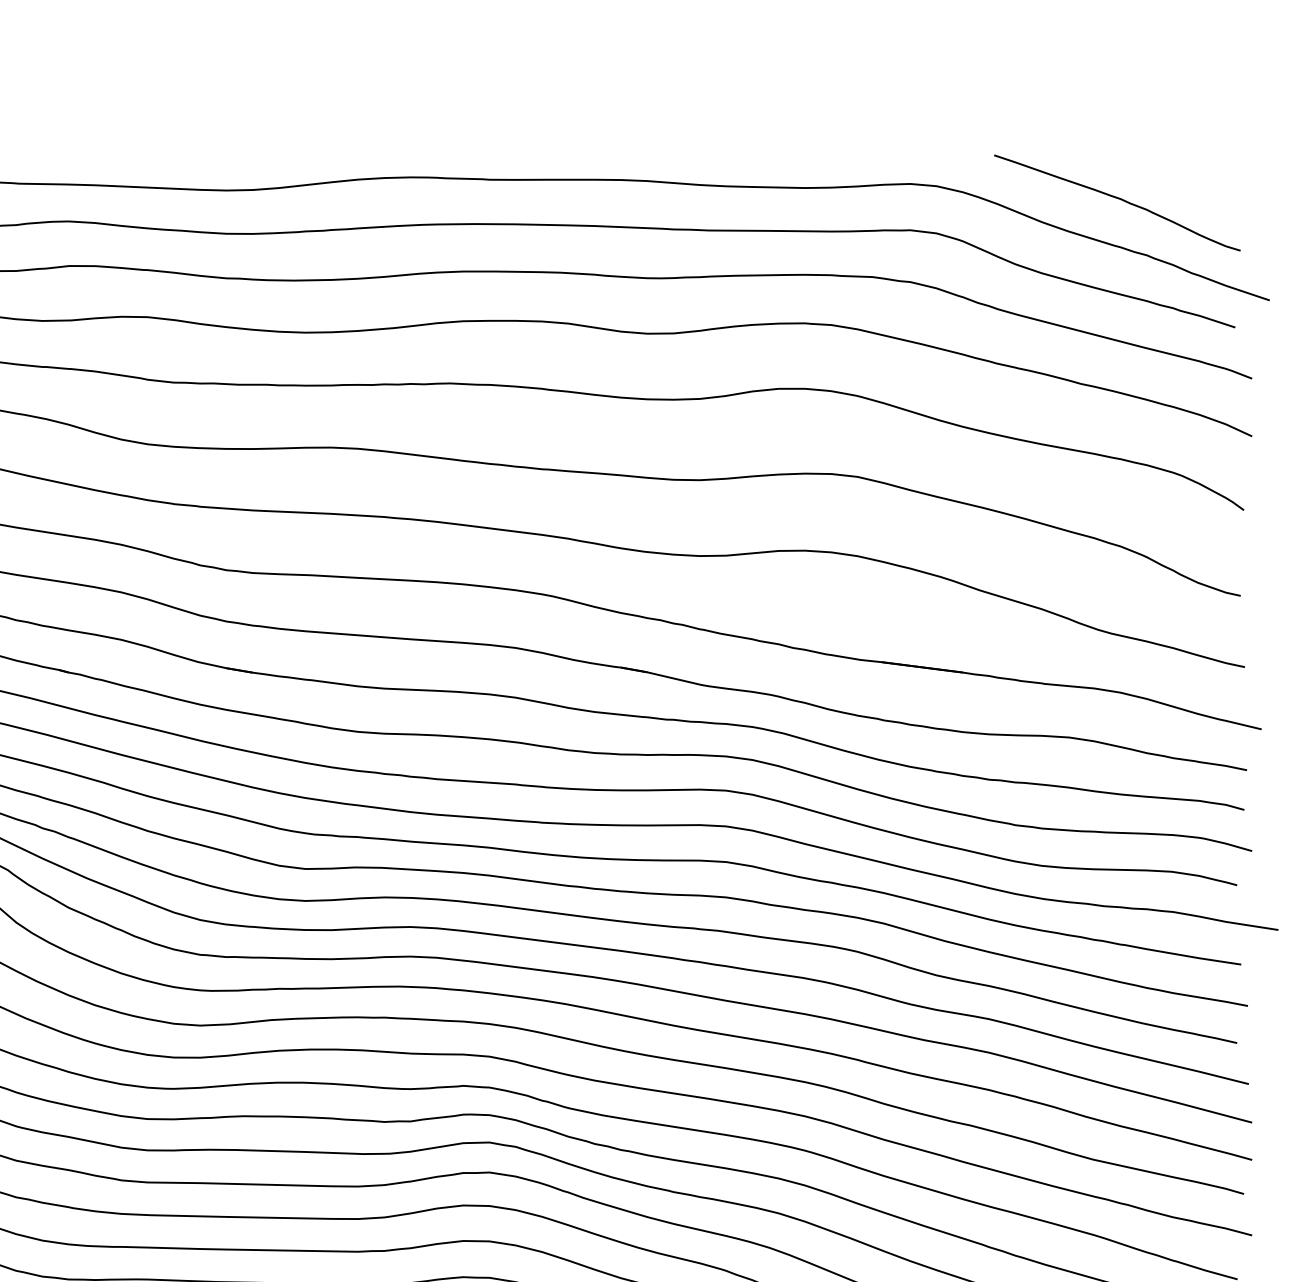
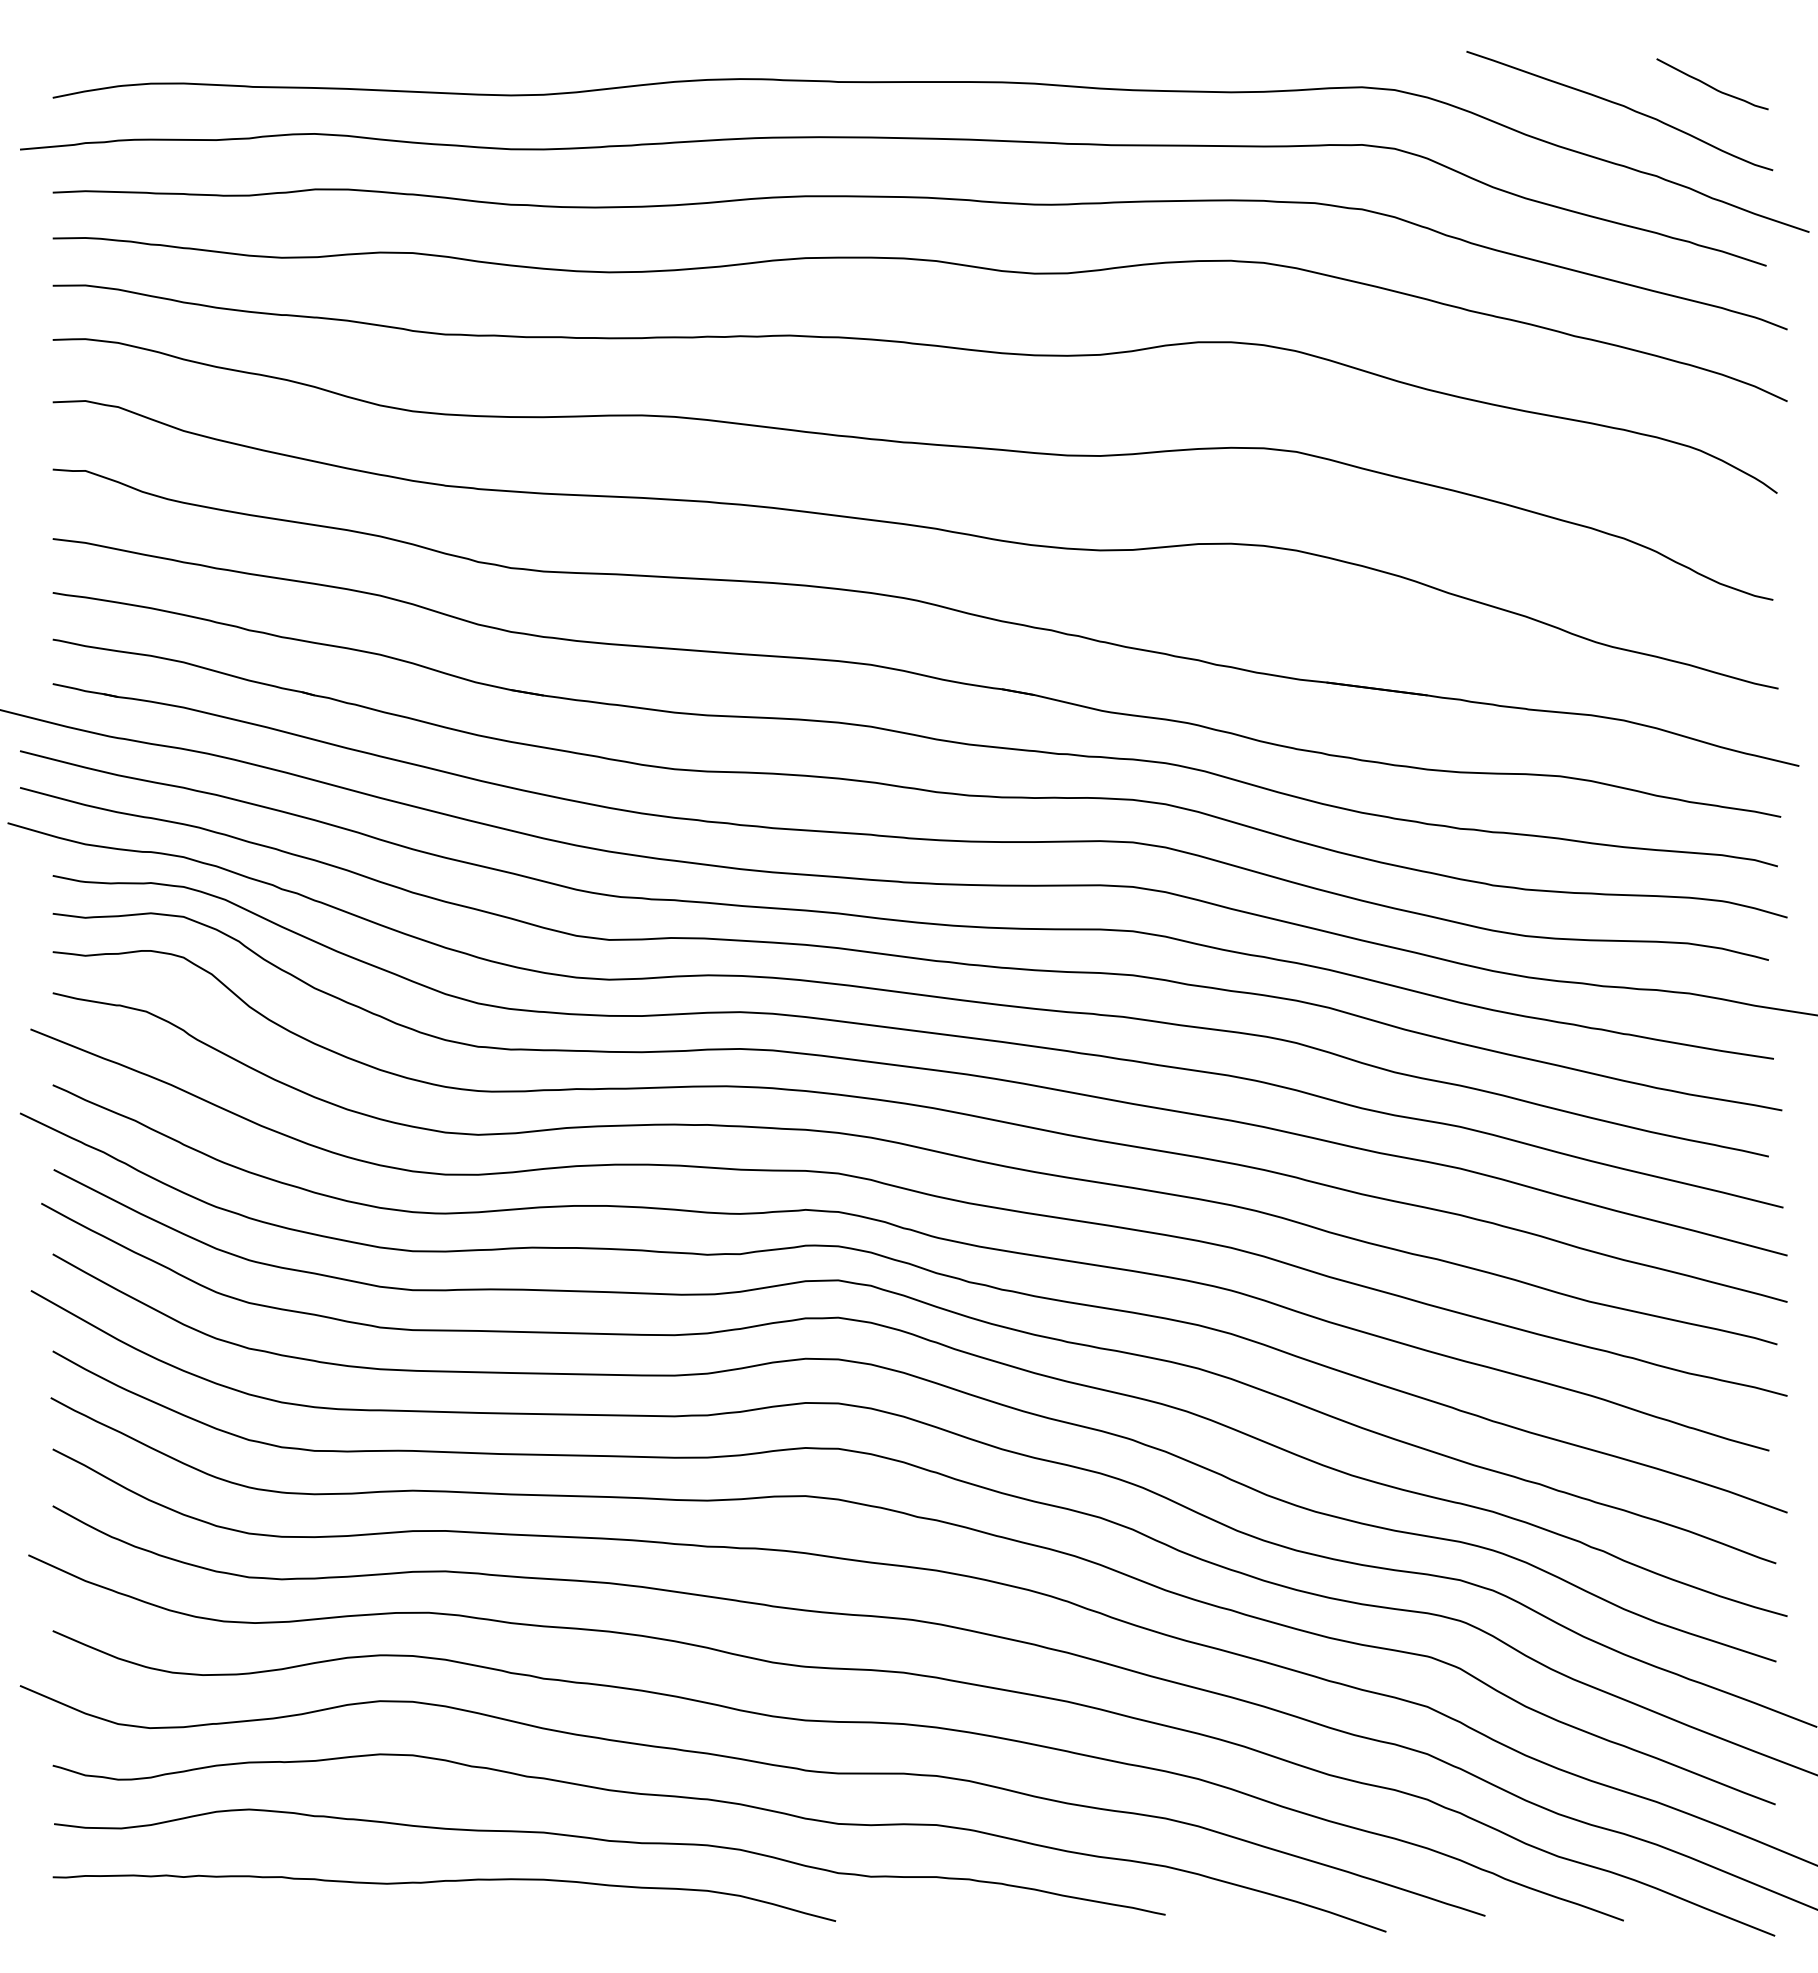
curve: (1191, 183) -> (1712, 86), added

